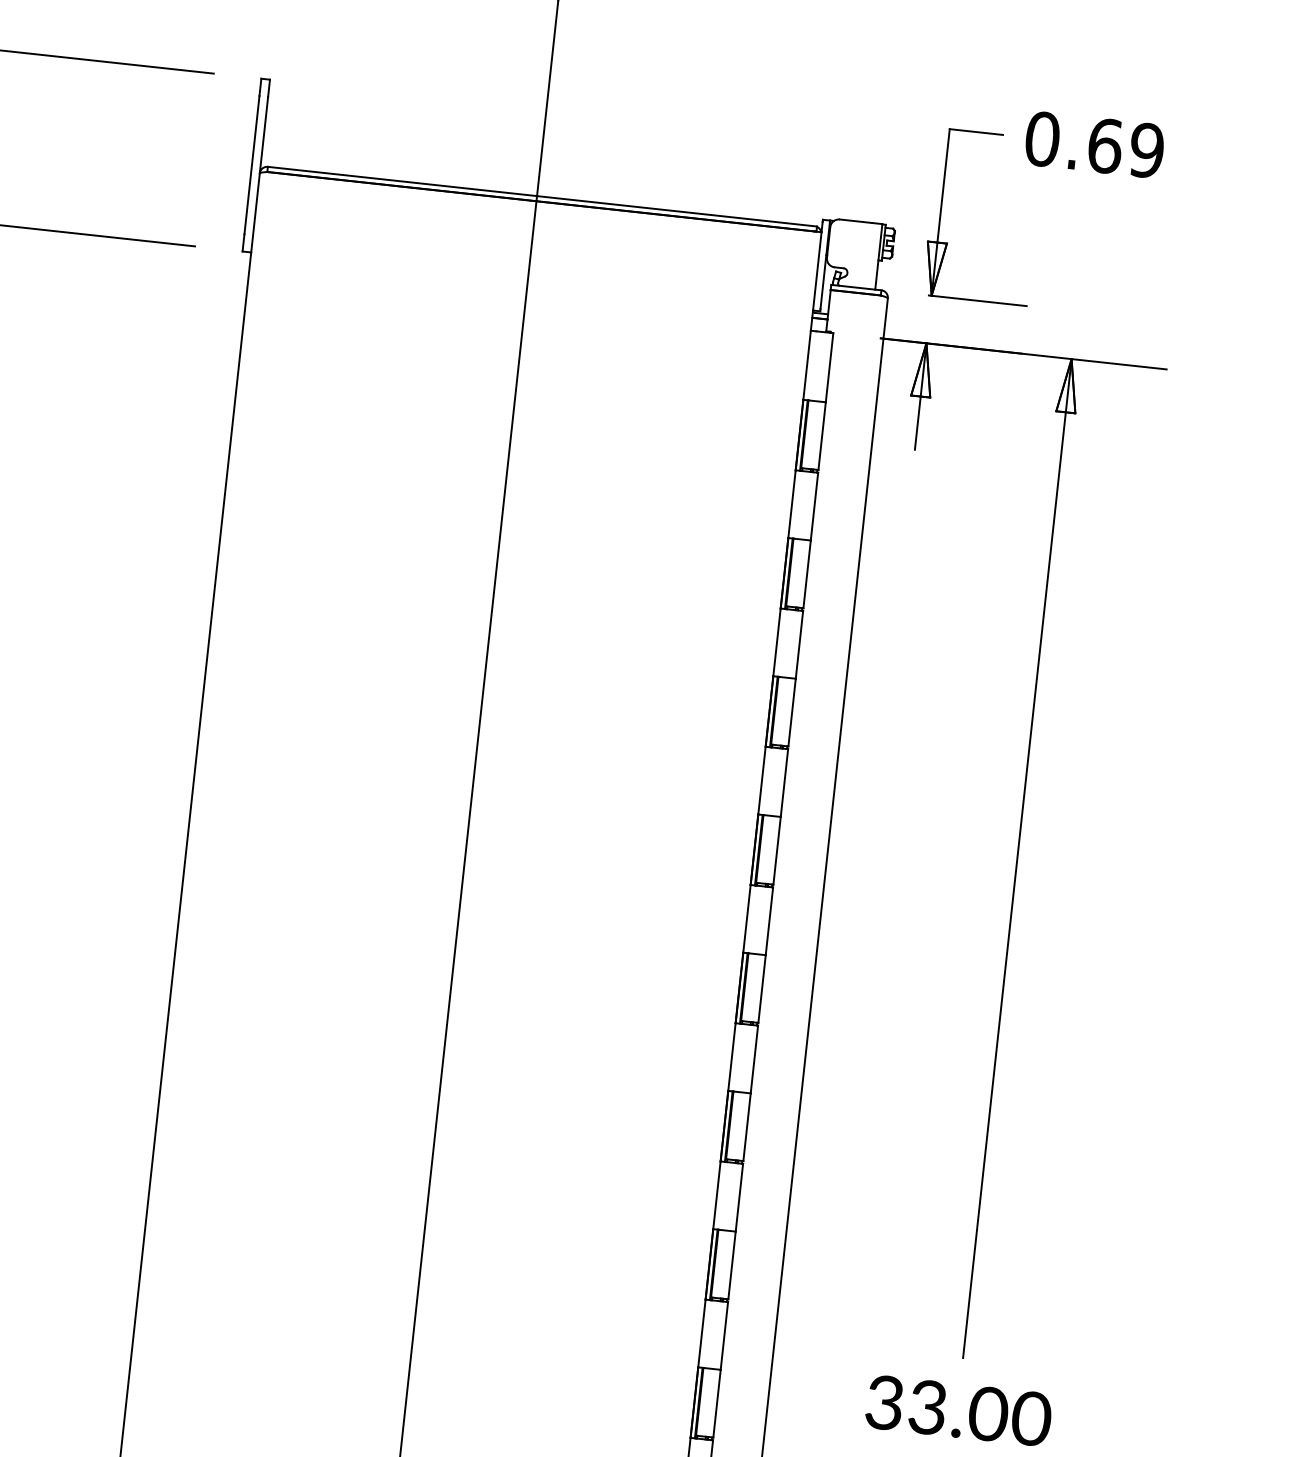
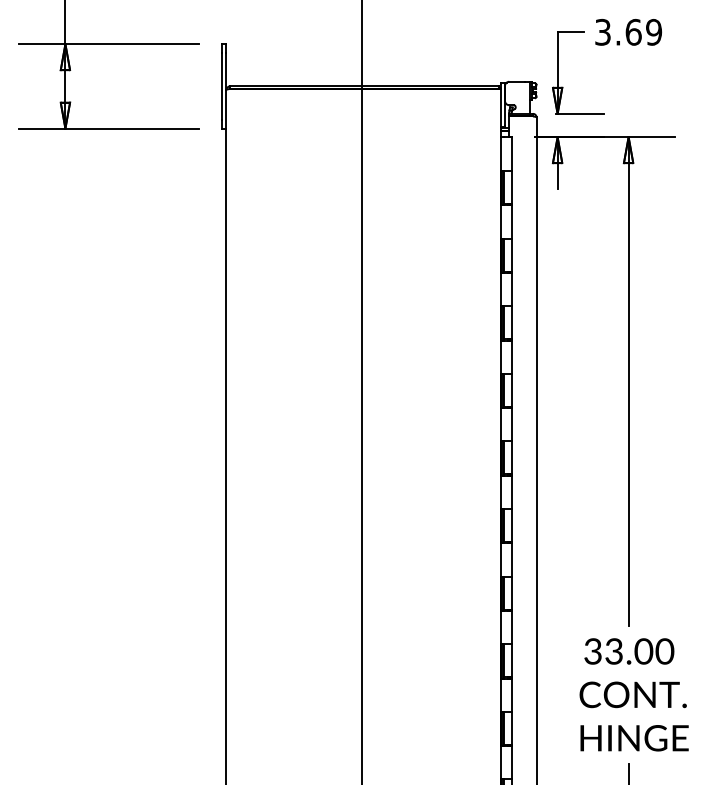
text: (1043, 139) -> (603, 32), 0.69 -> 3.69

